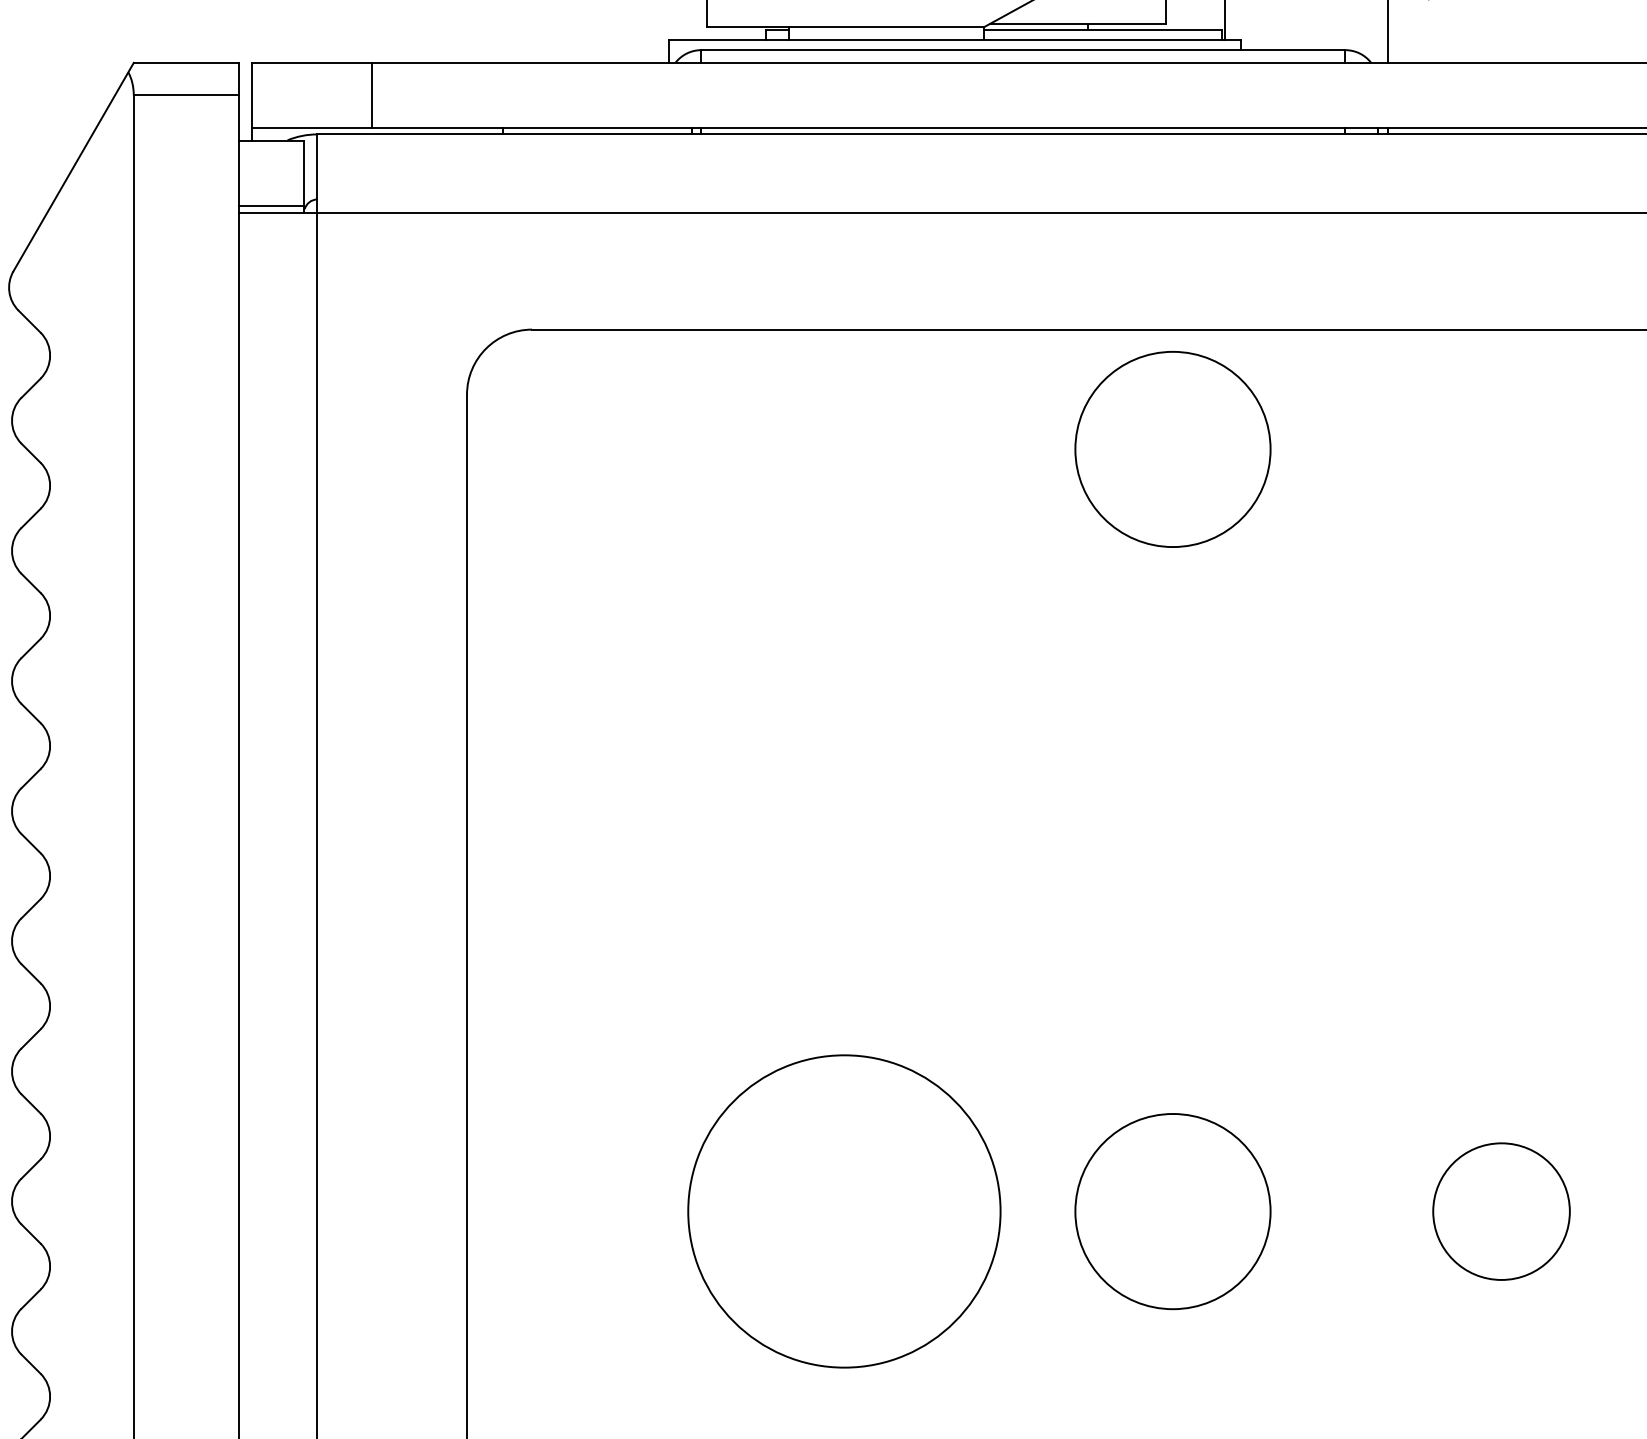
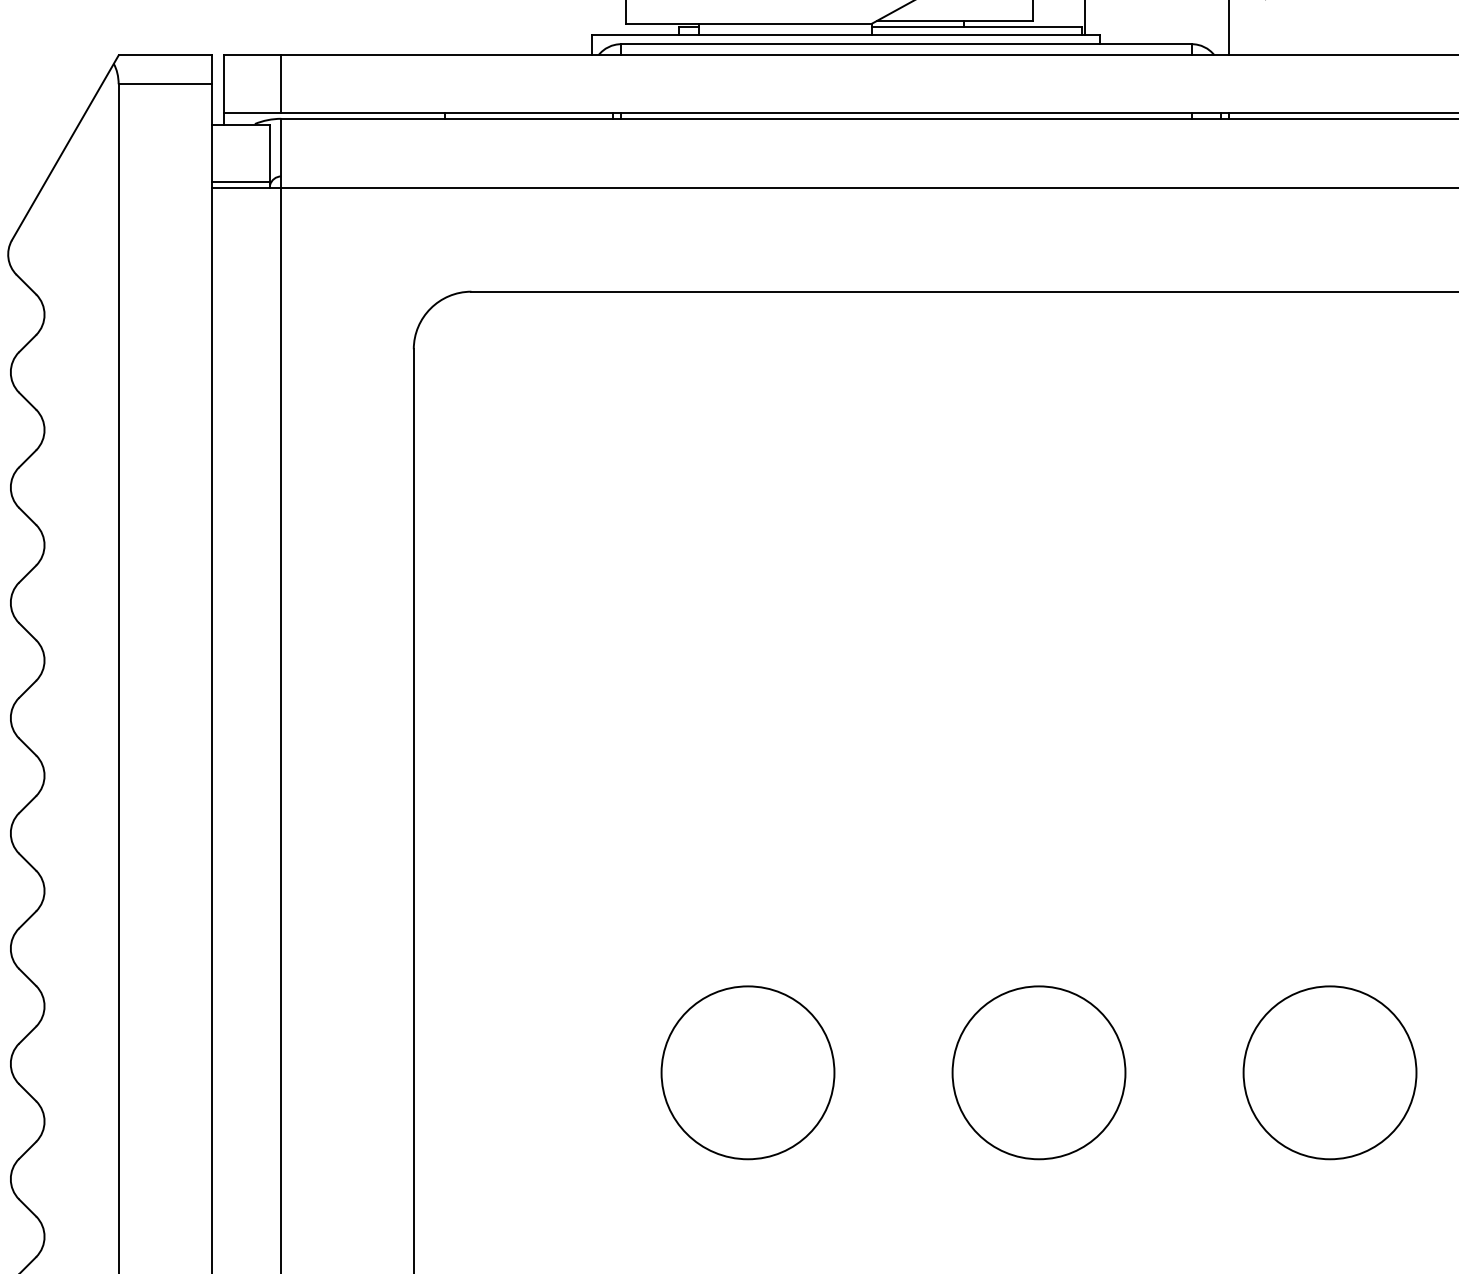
line: (371, 95) -> (281, 84), moved
circle: (1172, 449) -> (1038, 397), removed
circle: (843, 1211) -> (747, 1072), size x0.62
circle: (1500, 1211) -> (1329, 1072), size x1.43

